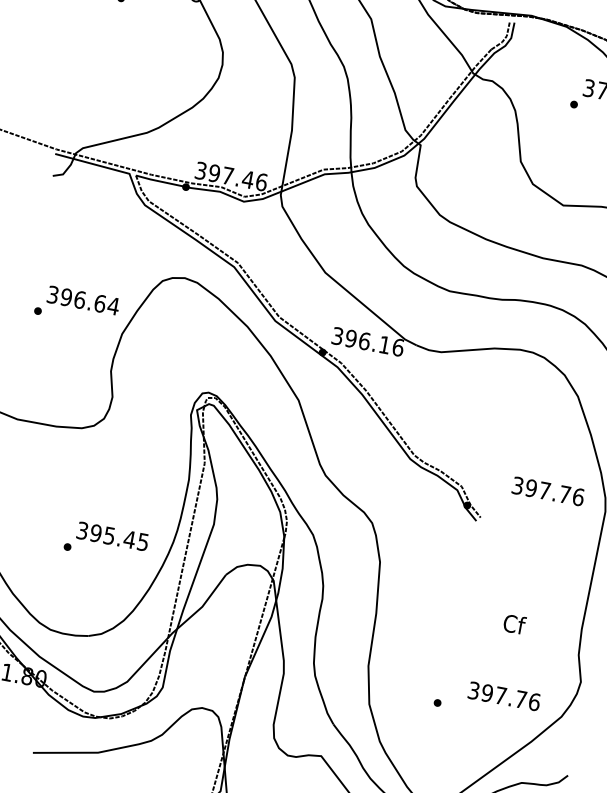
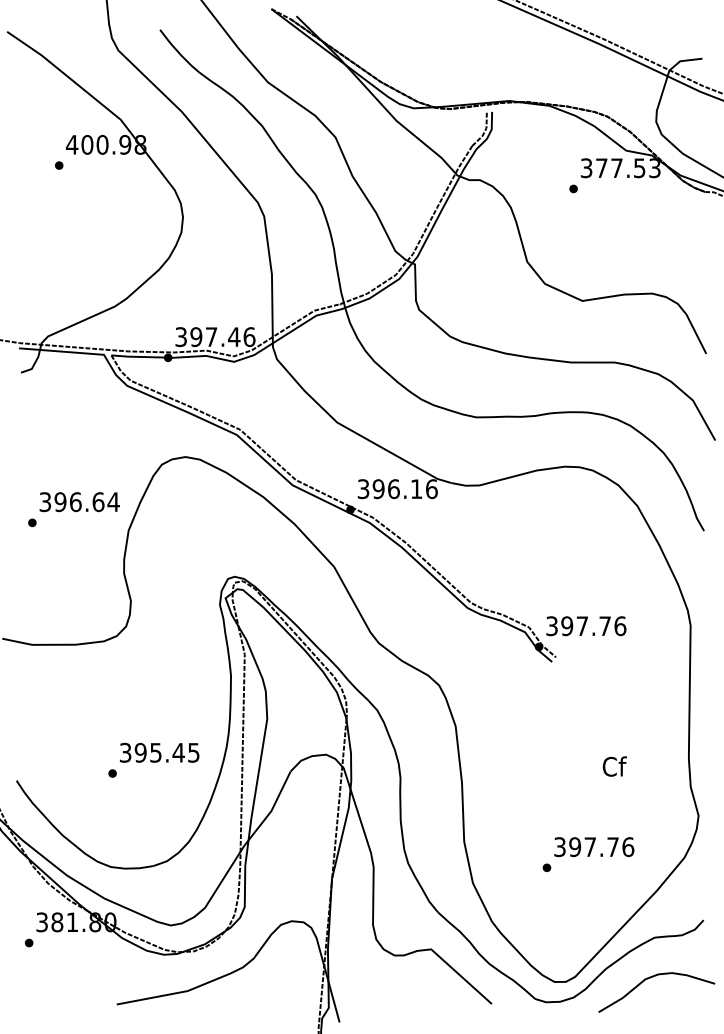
text: (548, 491) -> (586, 626), moved
text: (504, 696) -> (594, 847), moved

